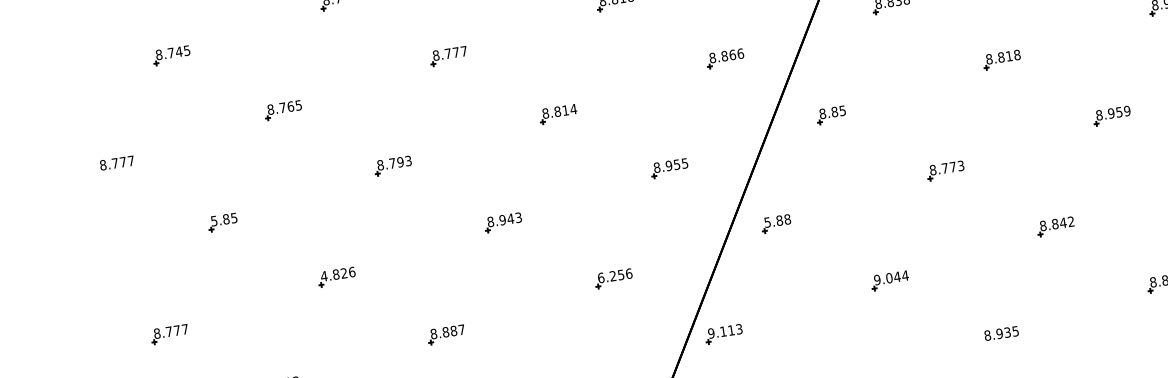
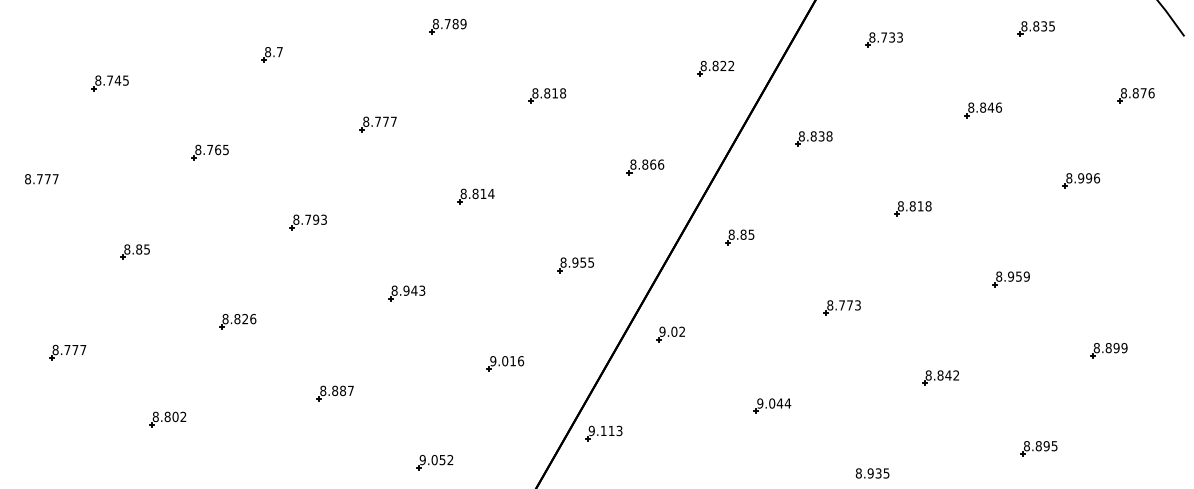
text: (777, 220) -> (672, 331), 5.88 -> 9.02
text: (214, 221) -> (127, 249), 5.85 -> 8.85
text: (324, 276) -> (225, 319), 4.826 -> 8.826
text: (610, 276) -> (502, 361), 6.256 -> 9.016

